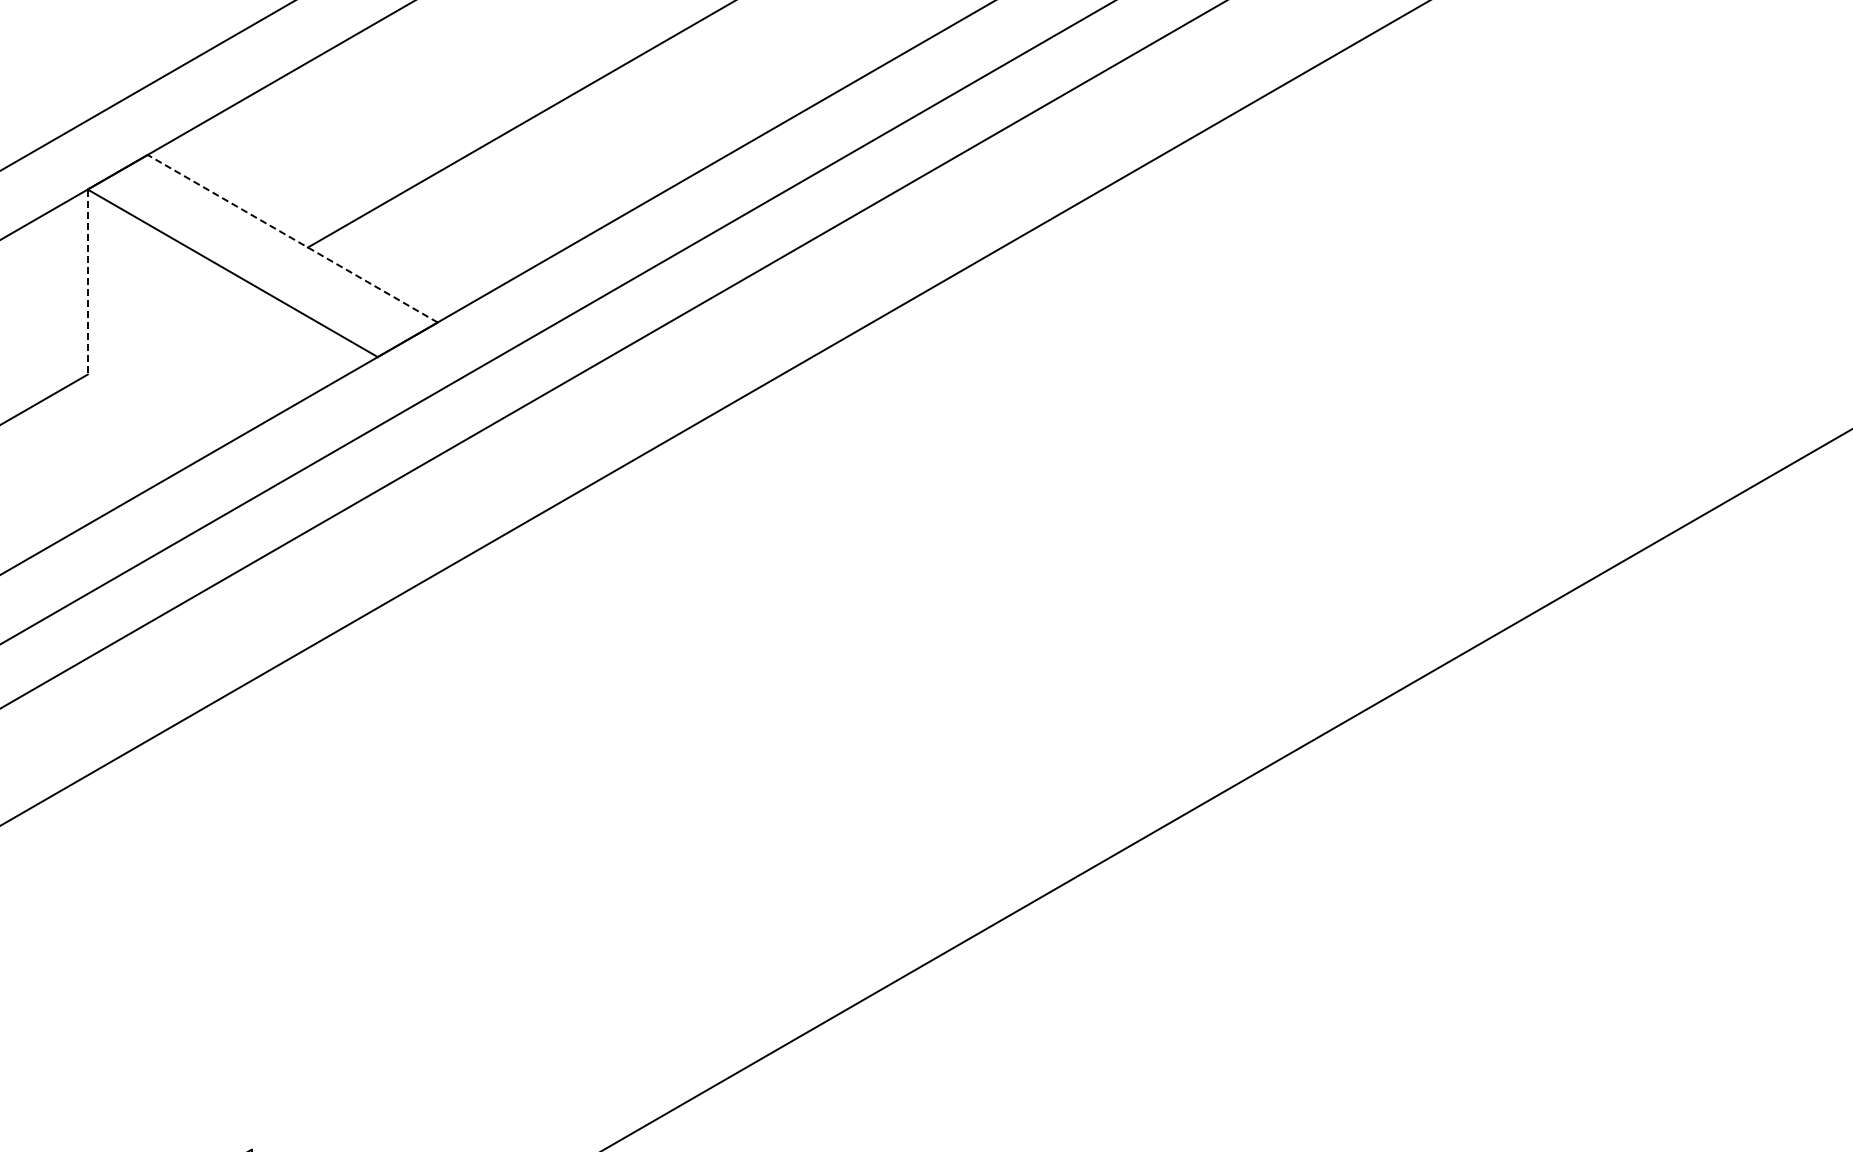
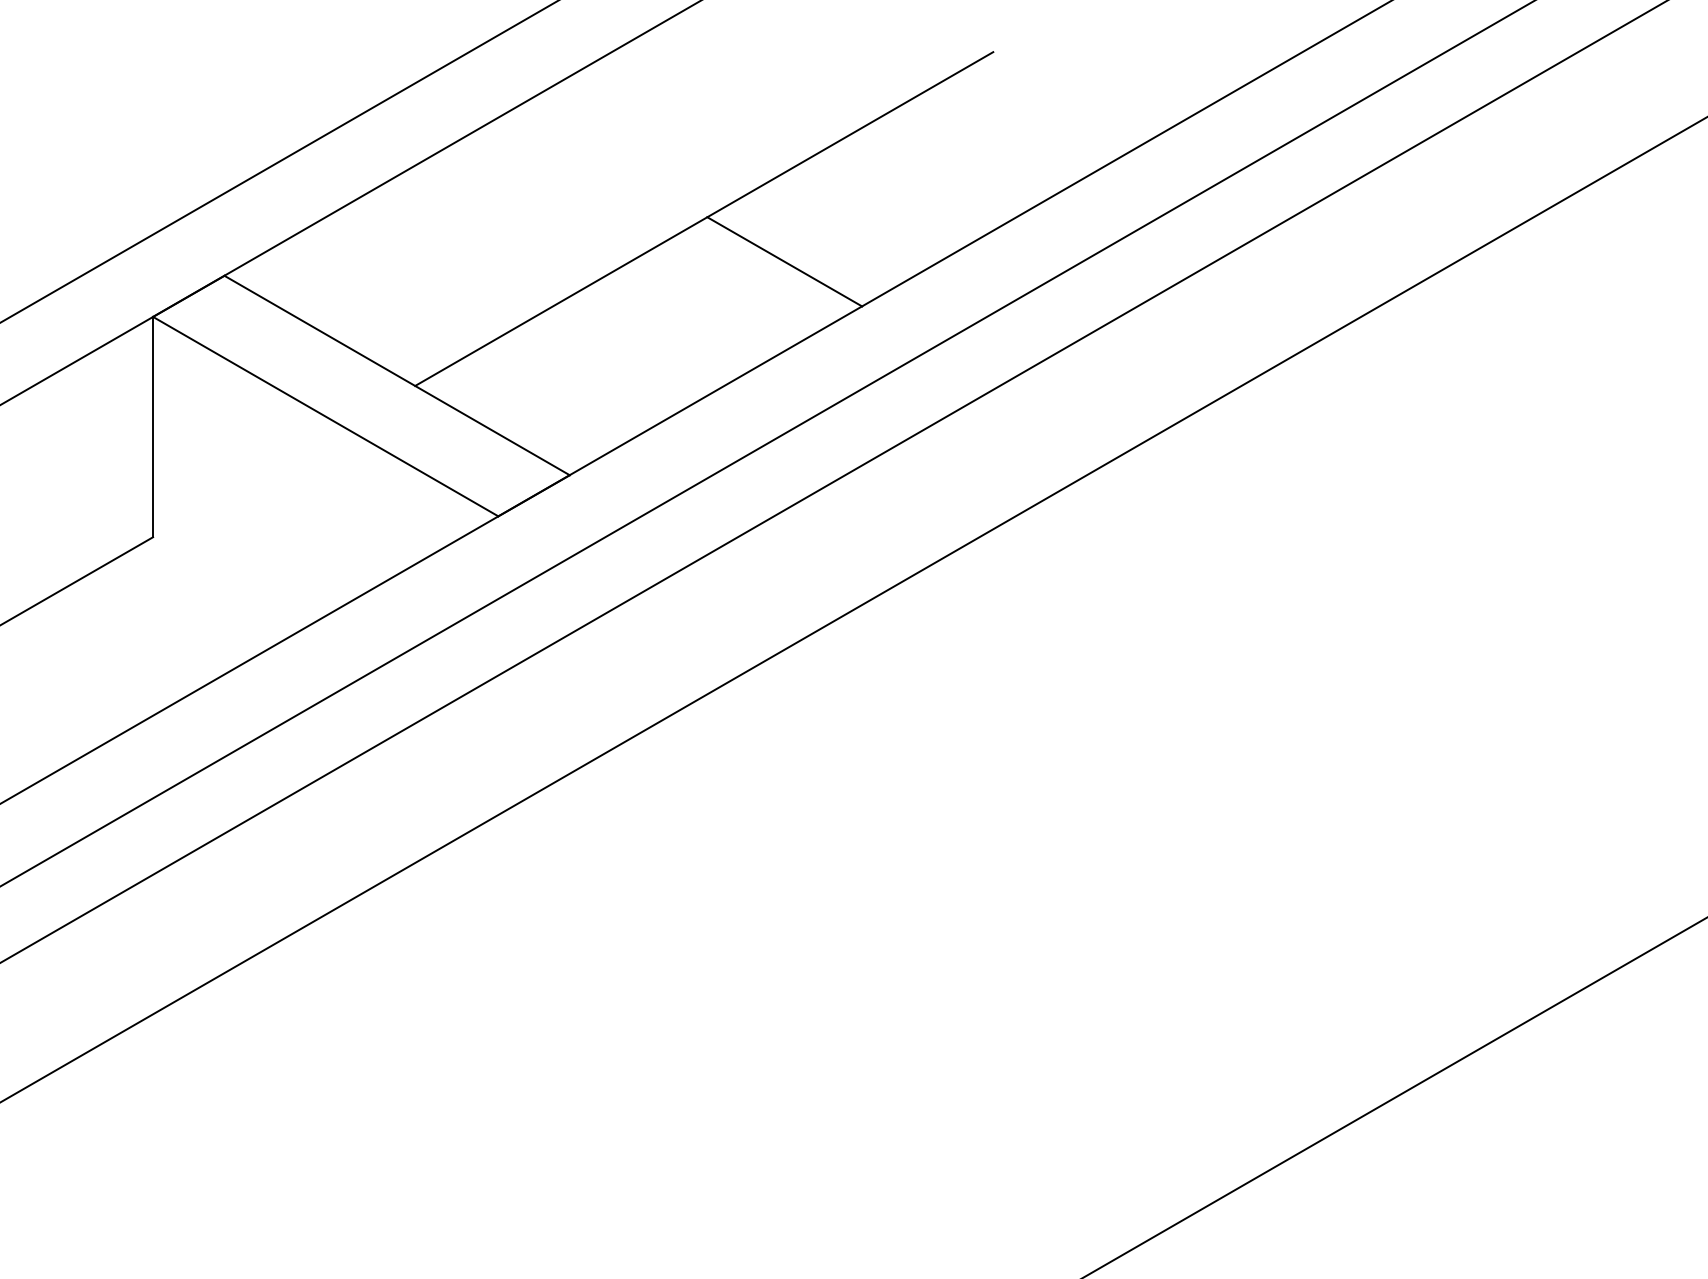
line: (618, 142) -> (784, 260), added
line: (292, 238) -> (396, 375), dashed -> solid
line: (87, 282) -> (152, 427), dashed -> solid

